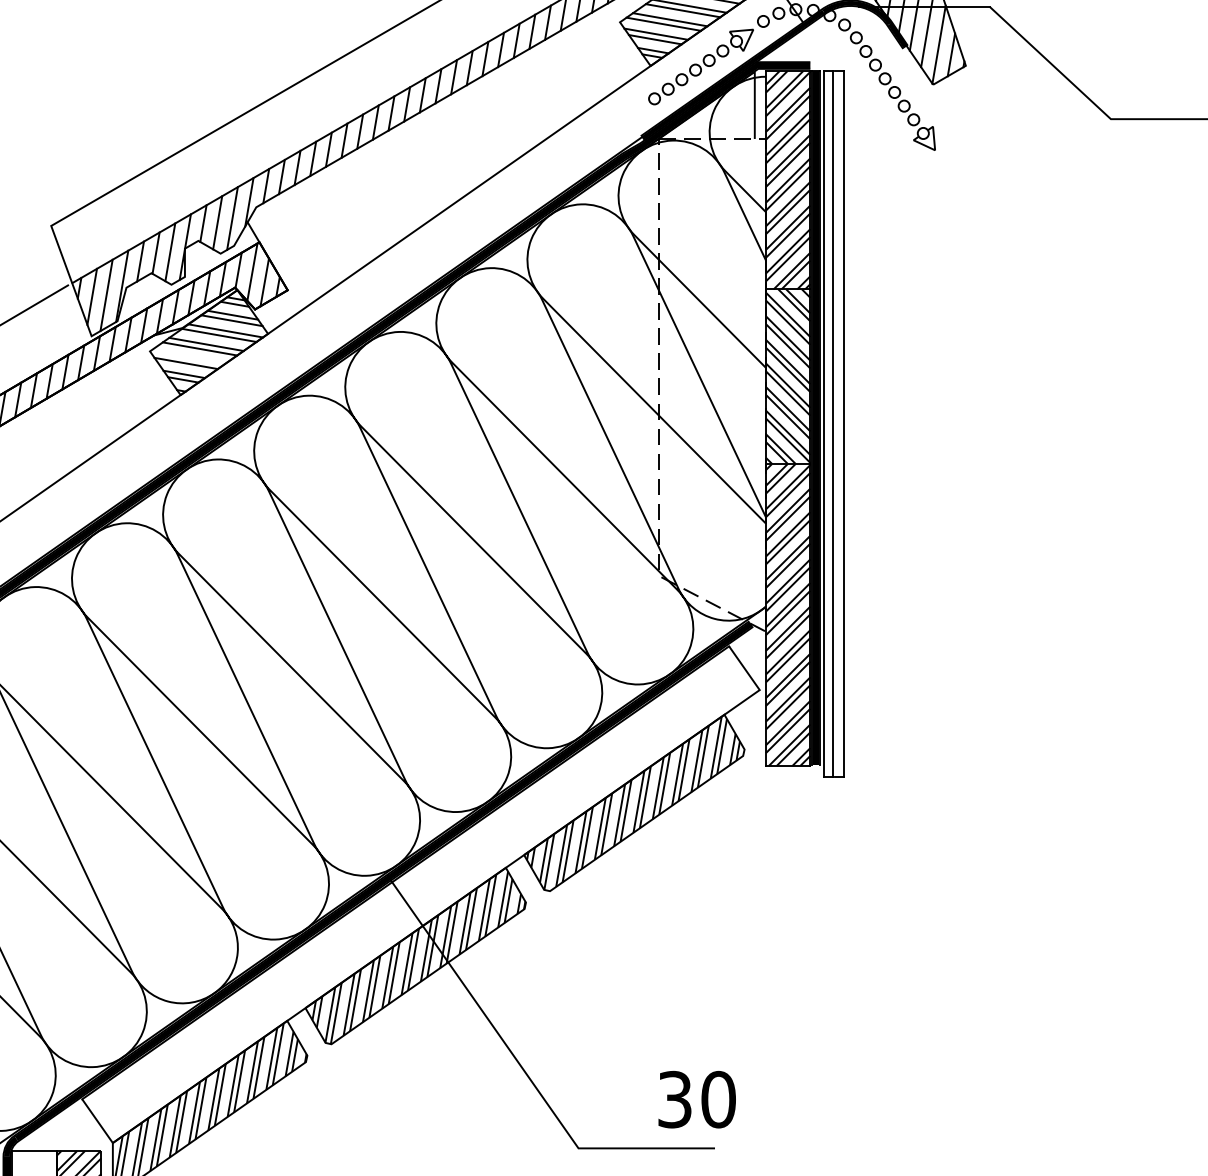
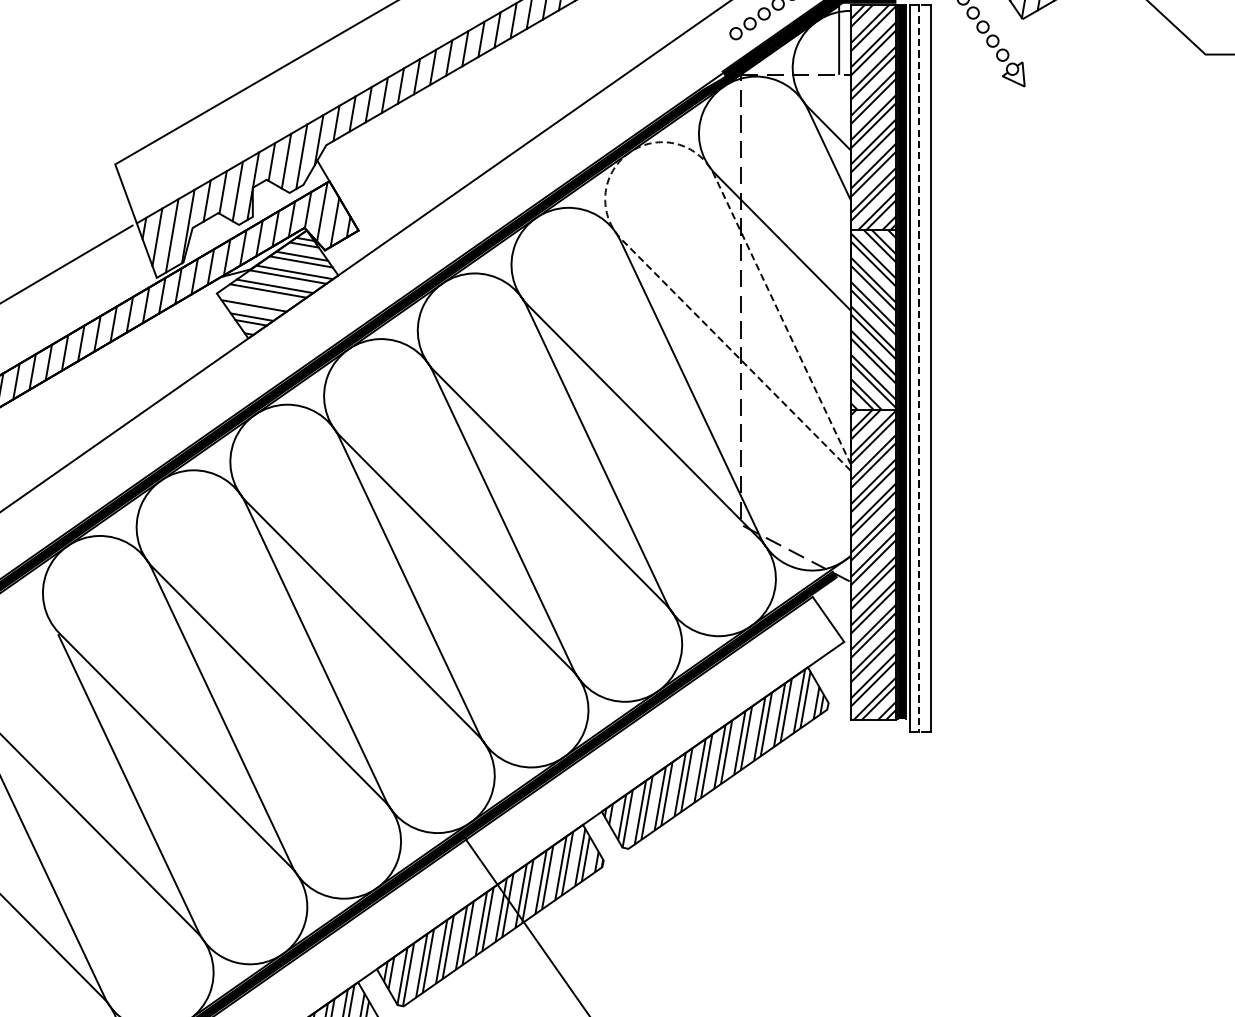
line: (549, 215) -> (627, 153), solid -> dashed
line: (832, 424) -> (919, 368), solid -> dashed

